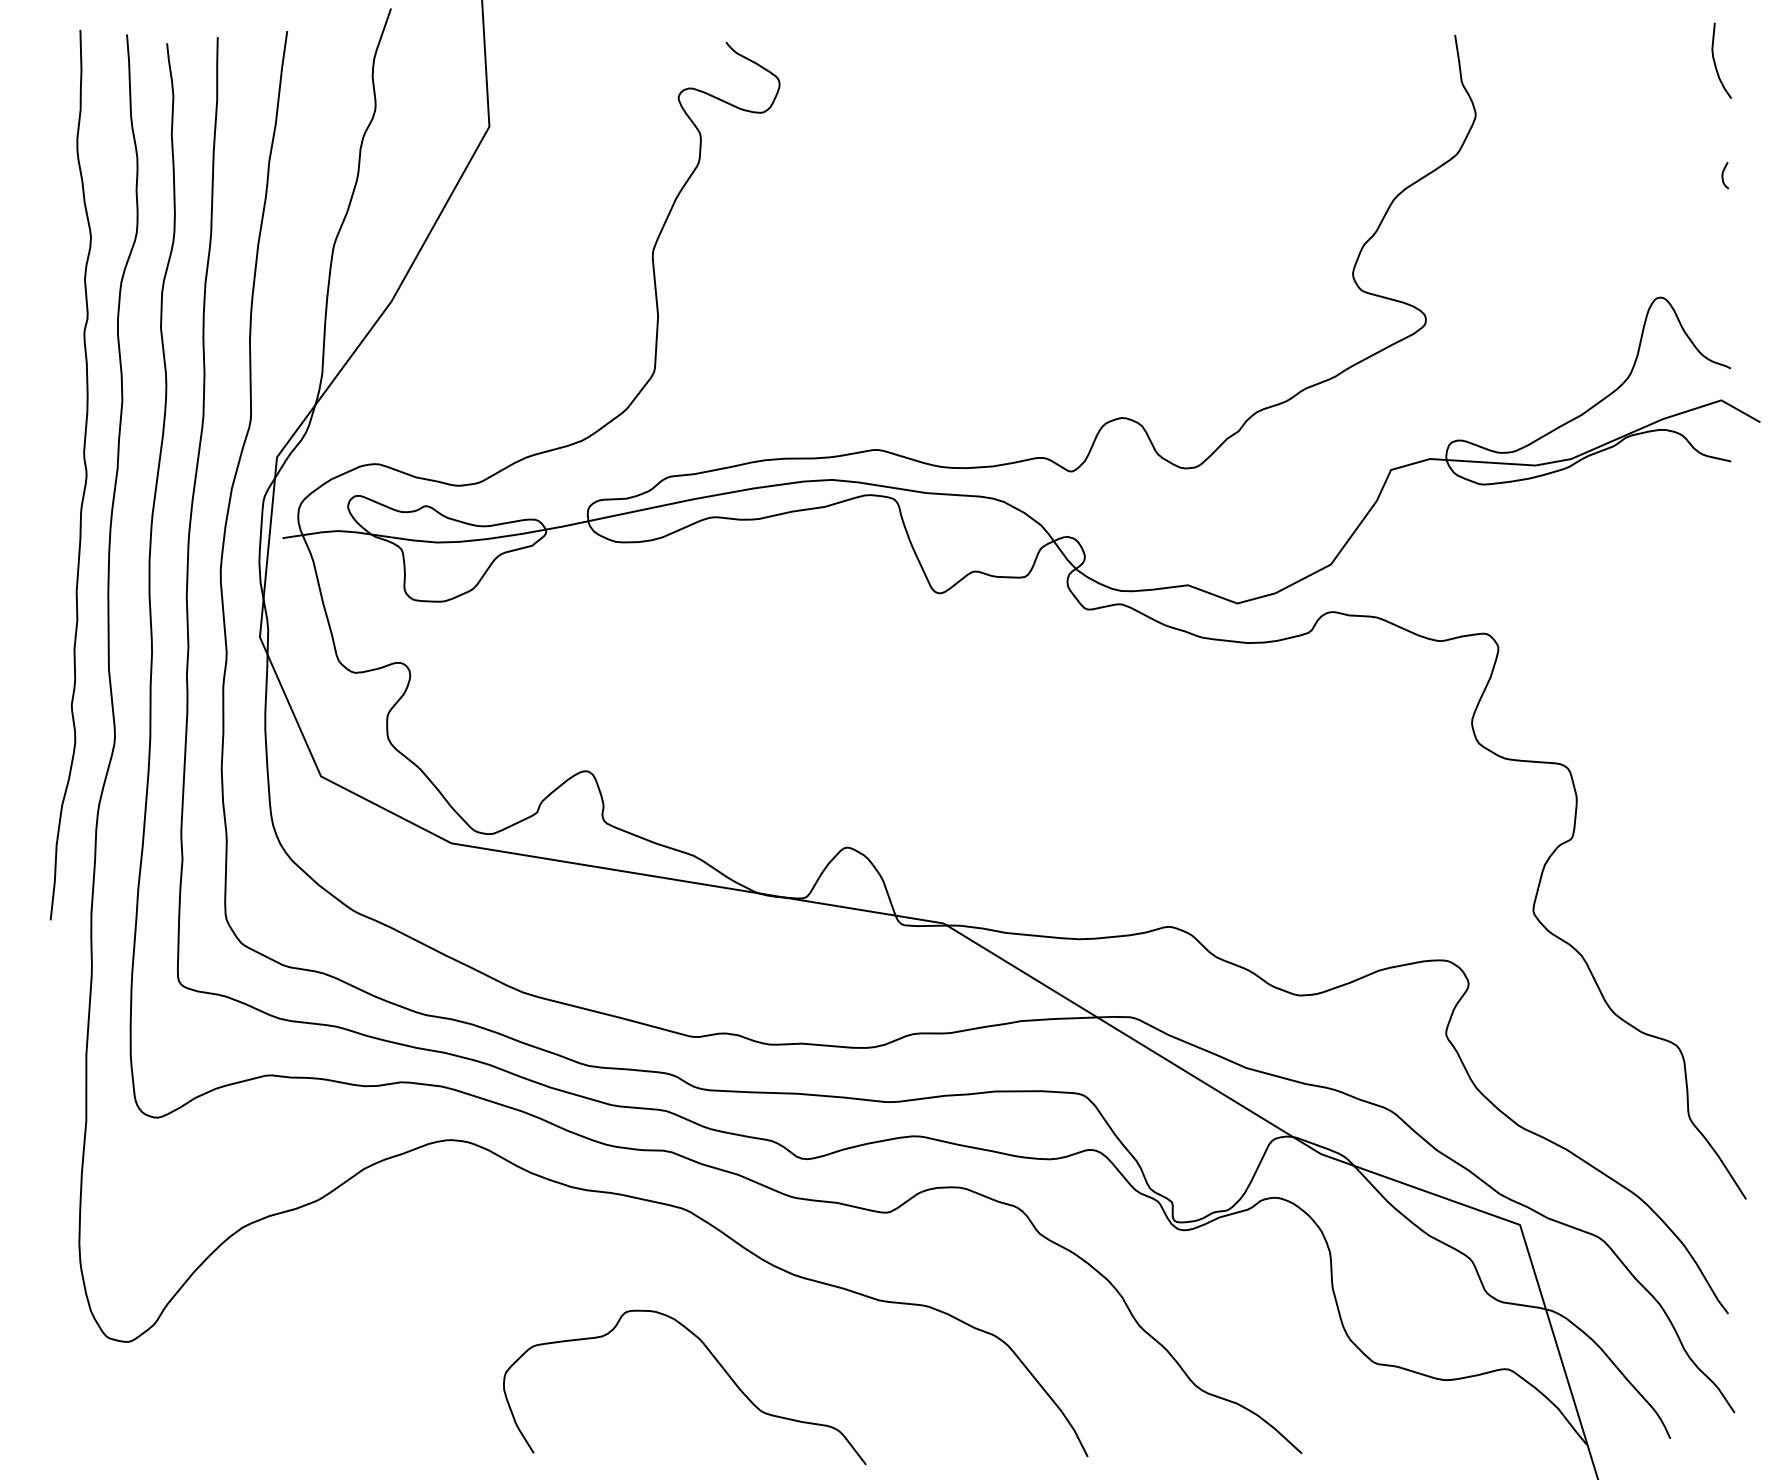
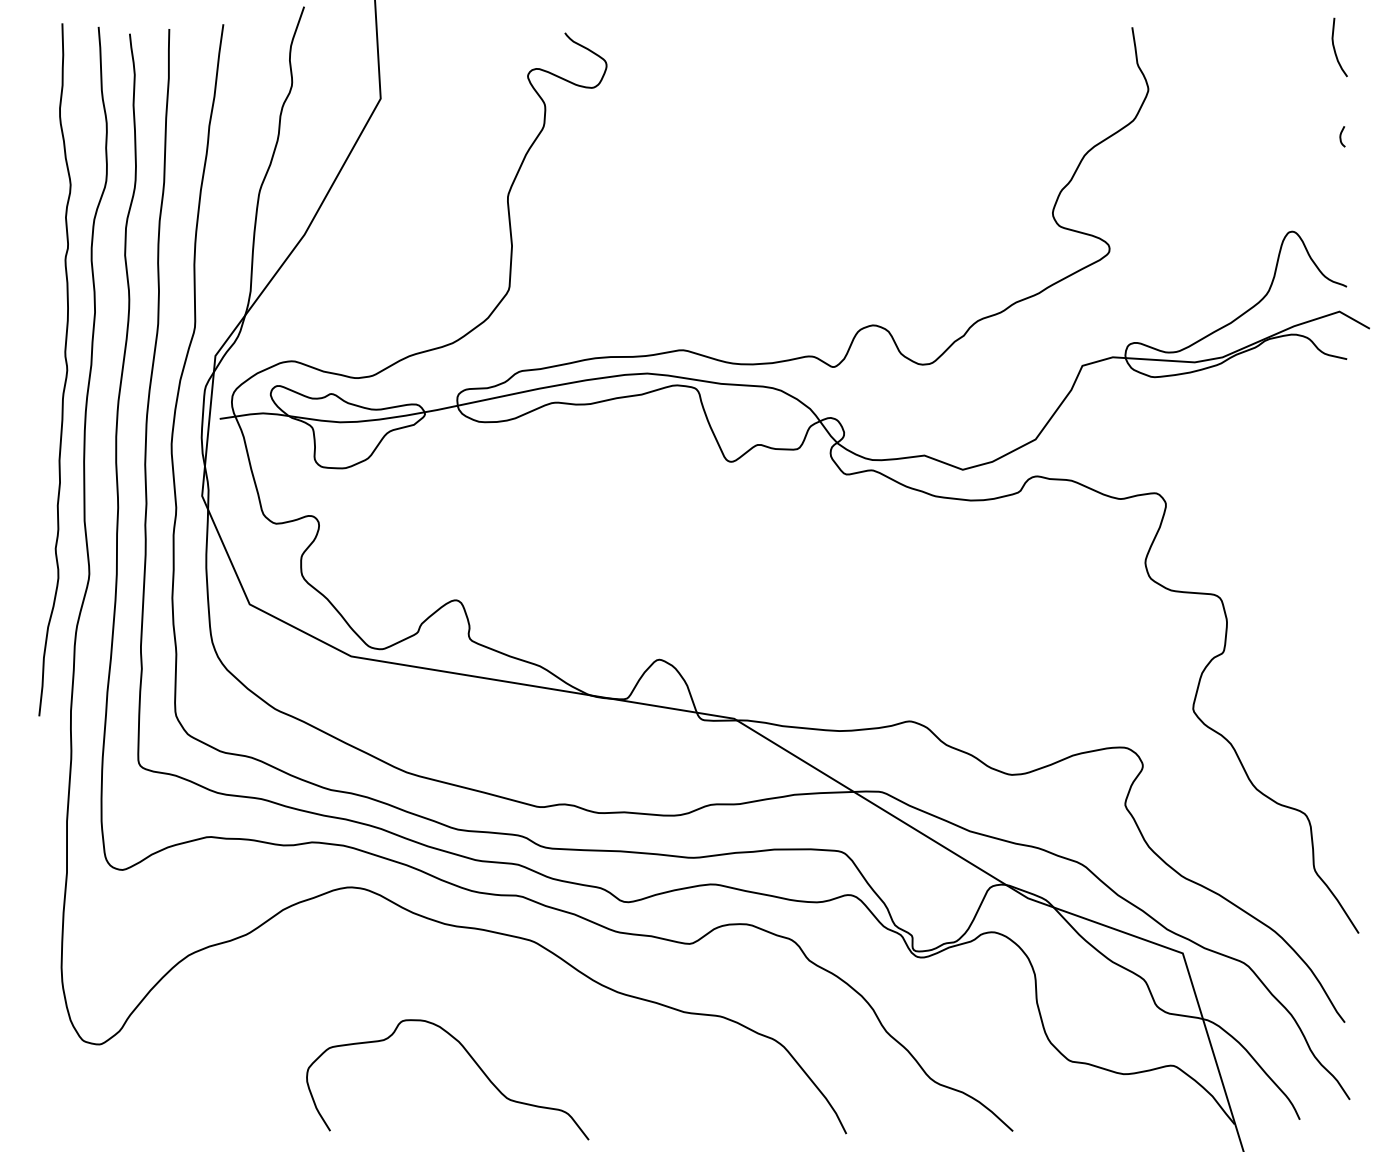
curve: (716, 1362) -> (472, 1060), moved

